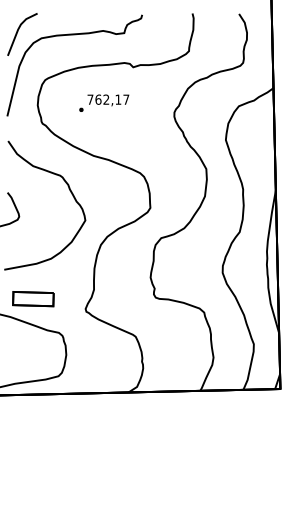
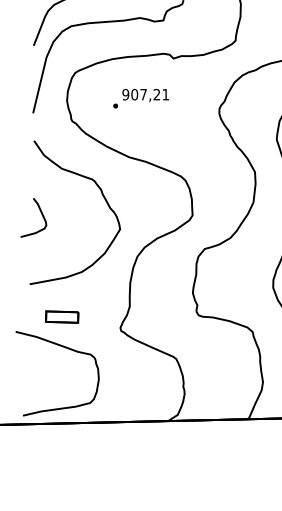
text: (108, 99) -> (145, 94), 762,17 -> 907,21
part: (33, 299) -> (62, 317), size x0.71

